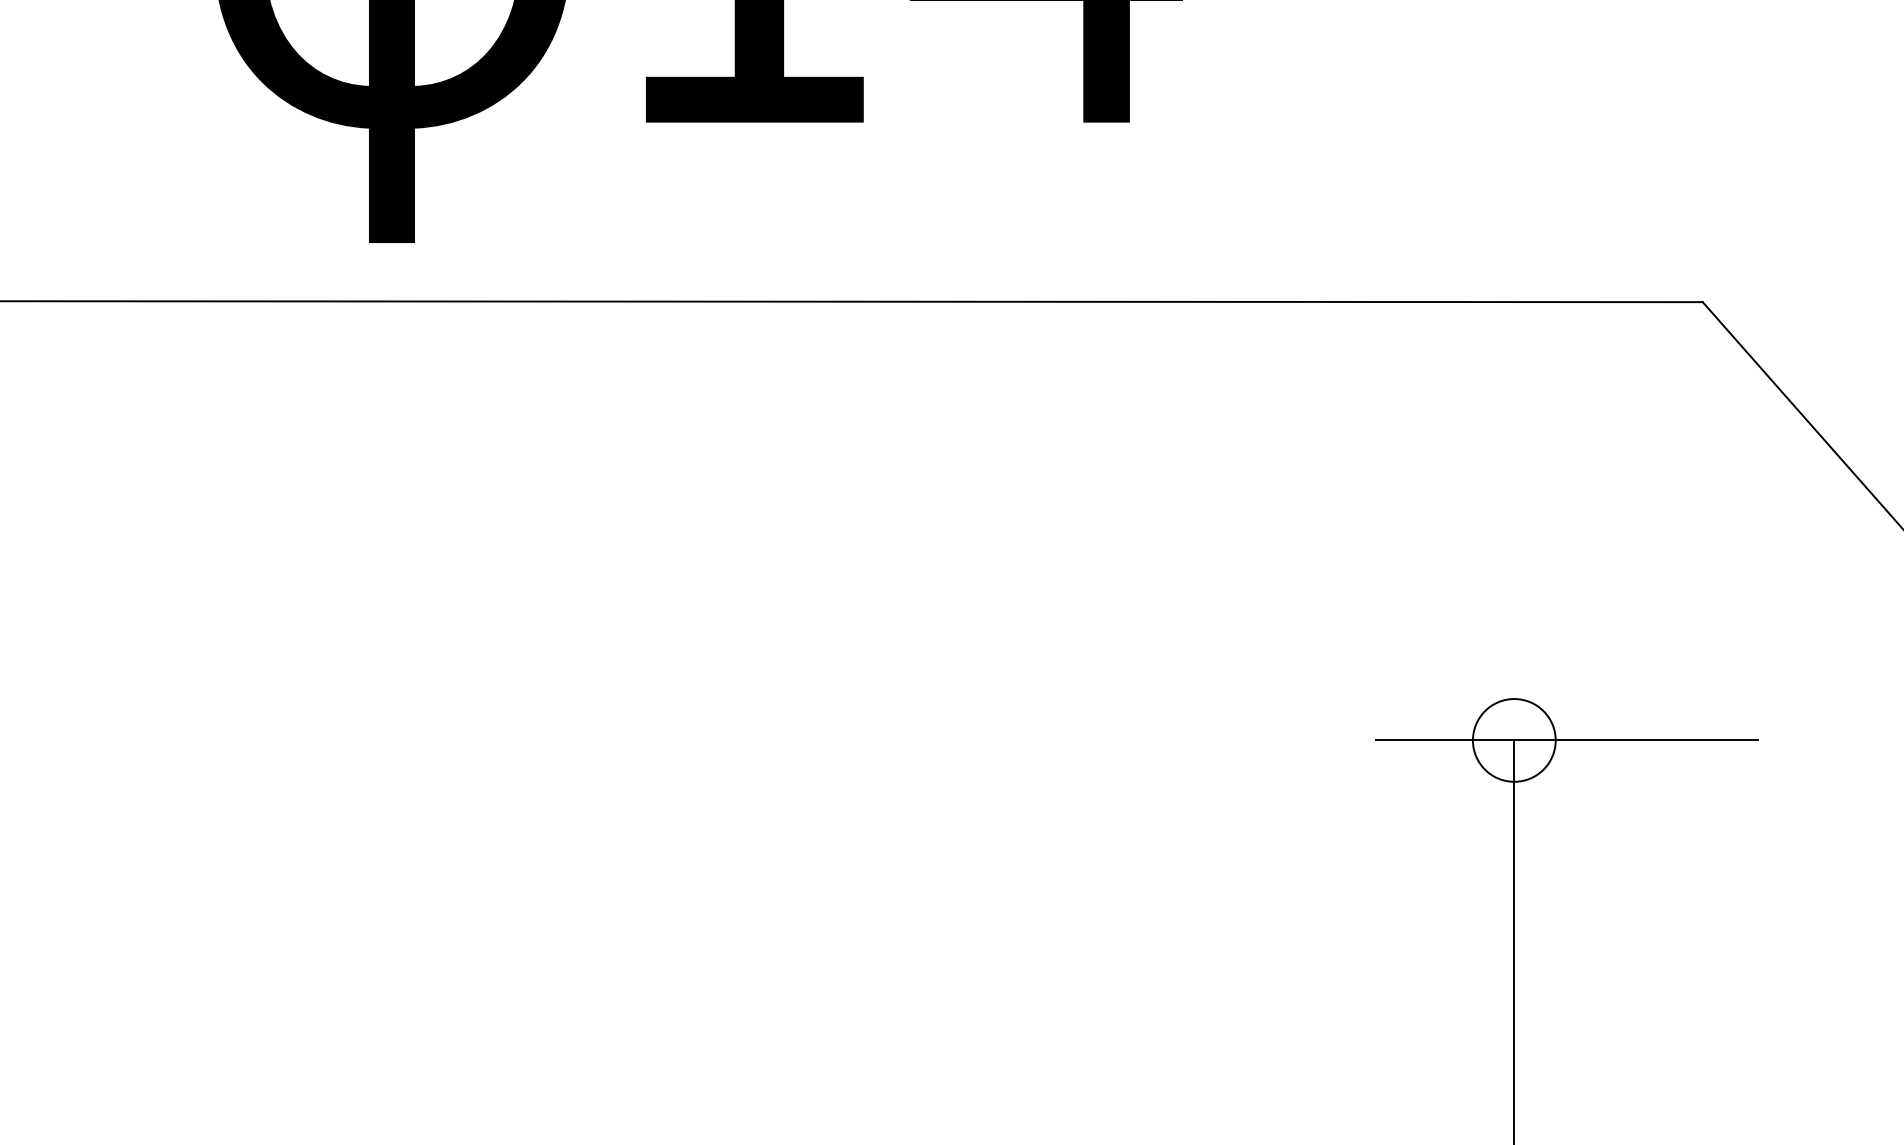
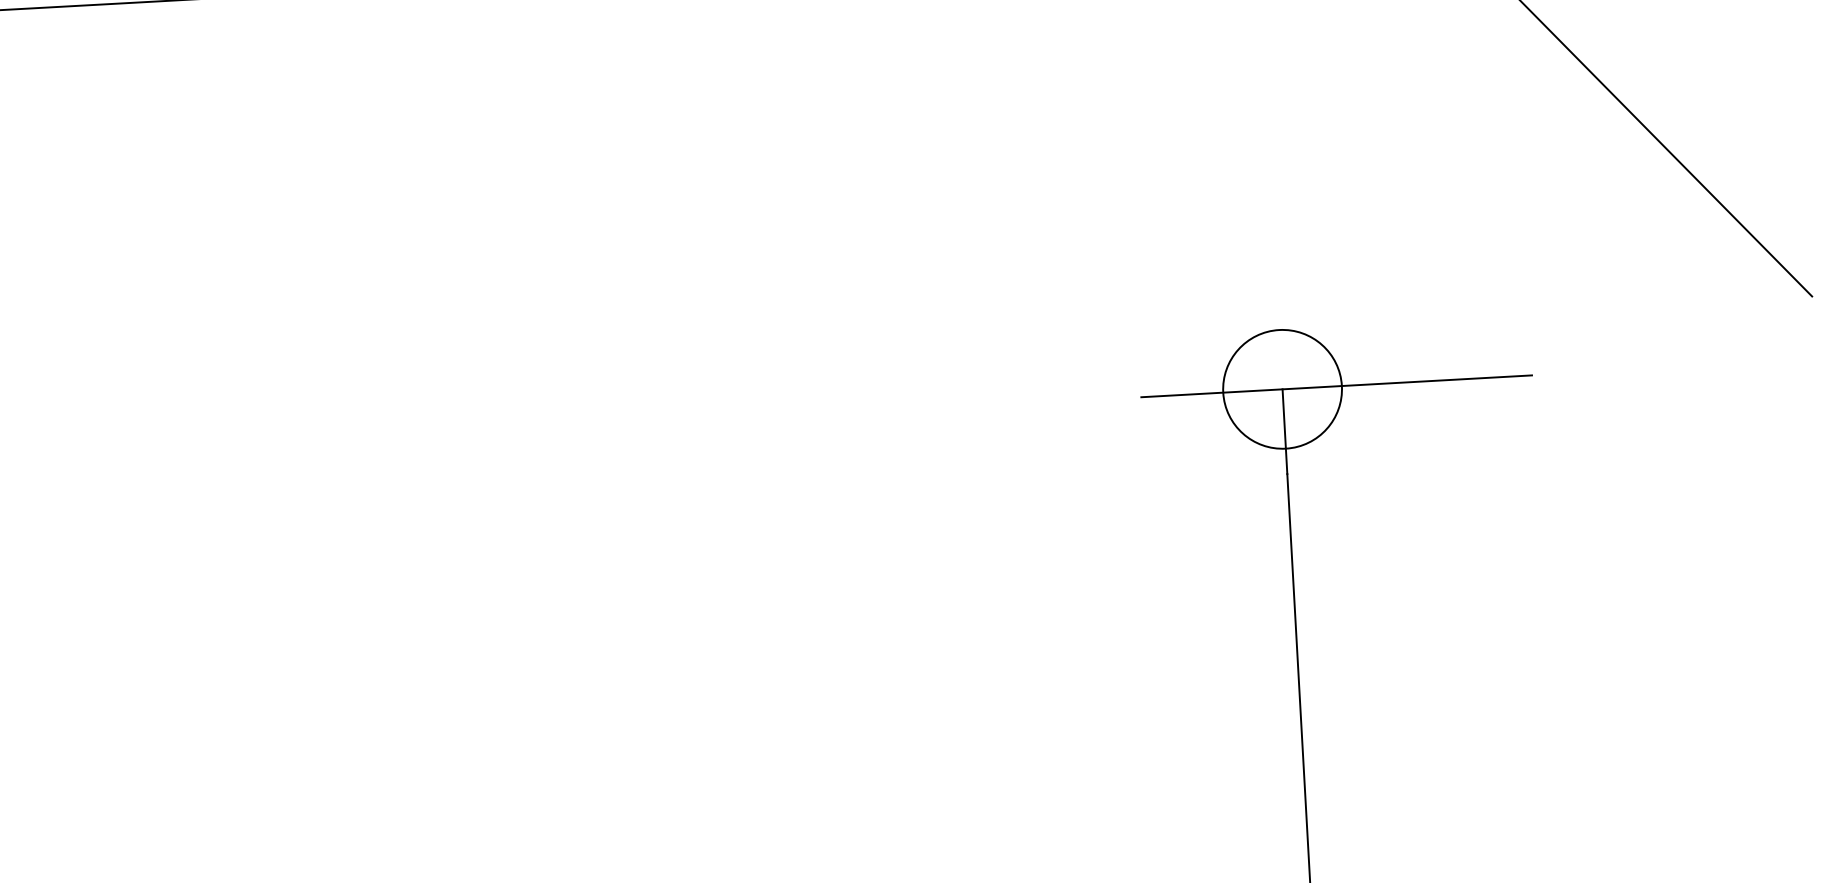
circle: (1513, 740) -> (1281, 389), size x1.4

